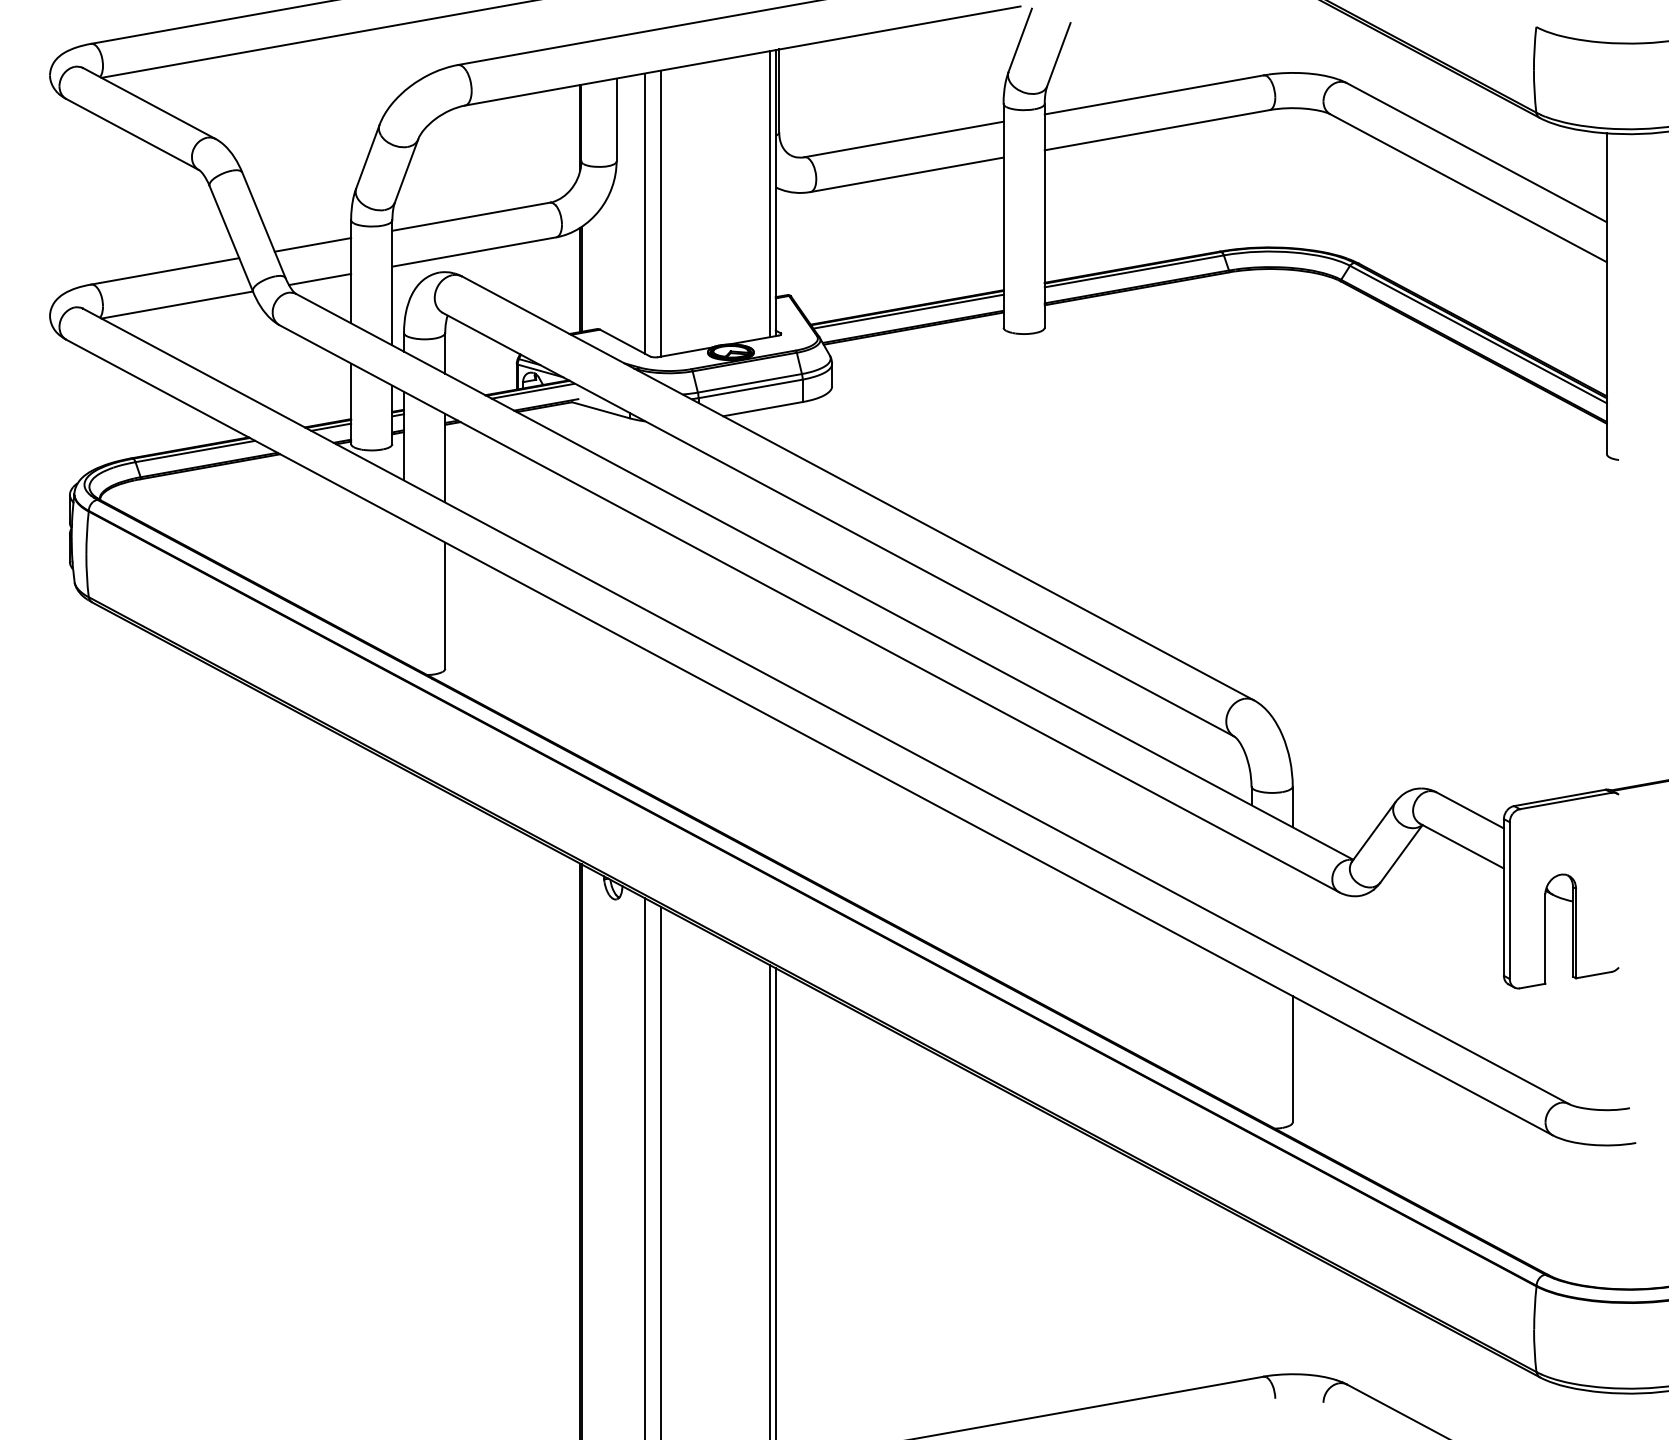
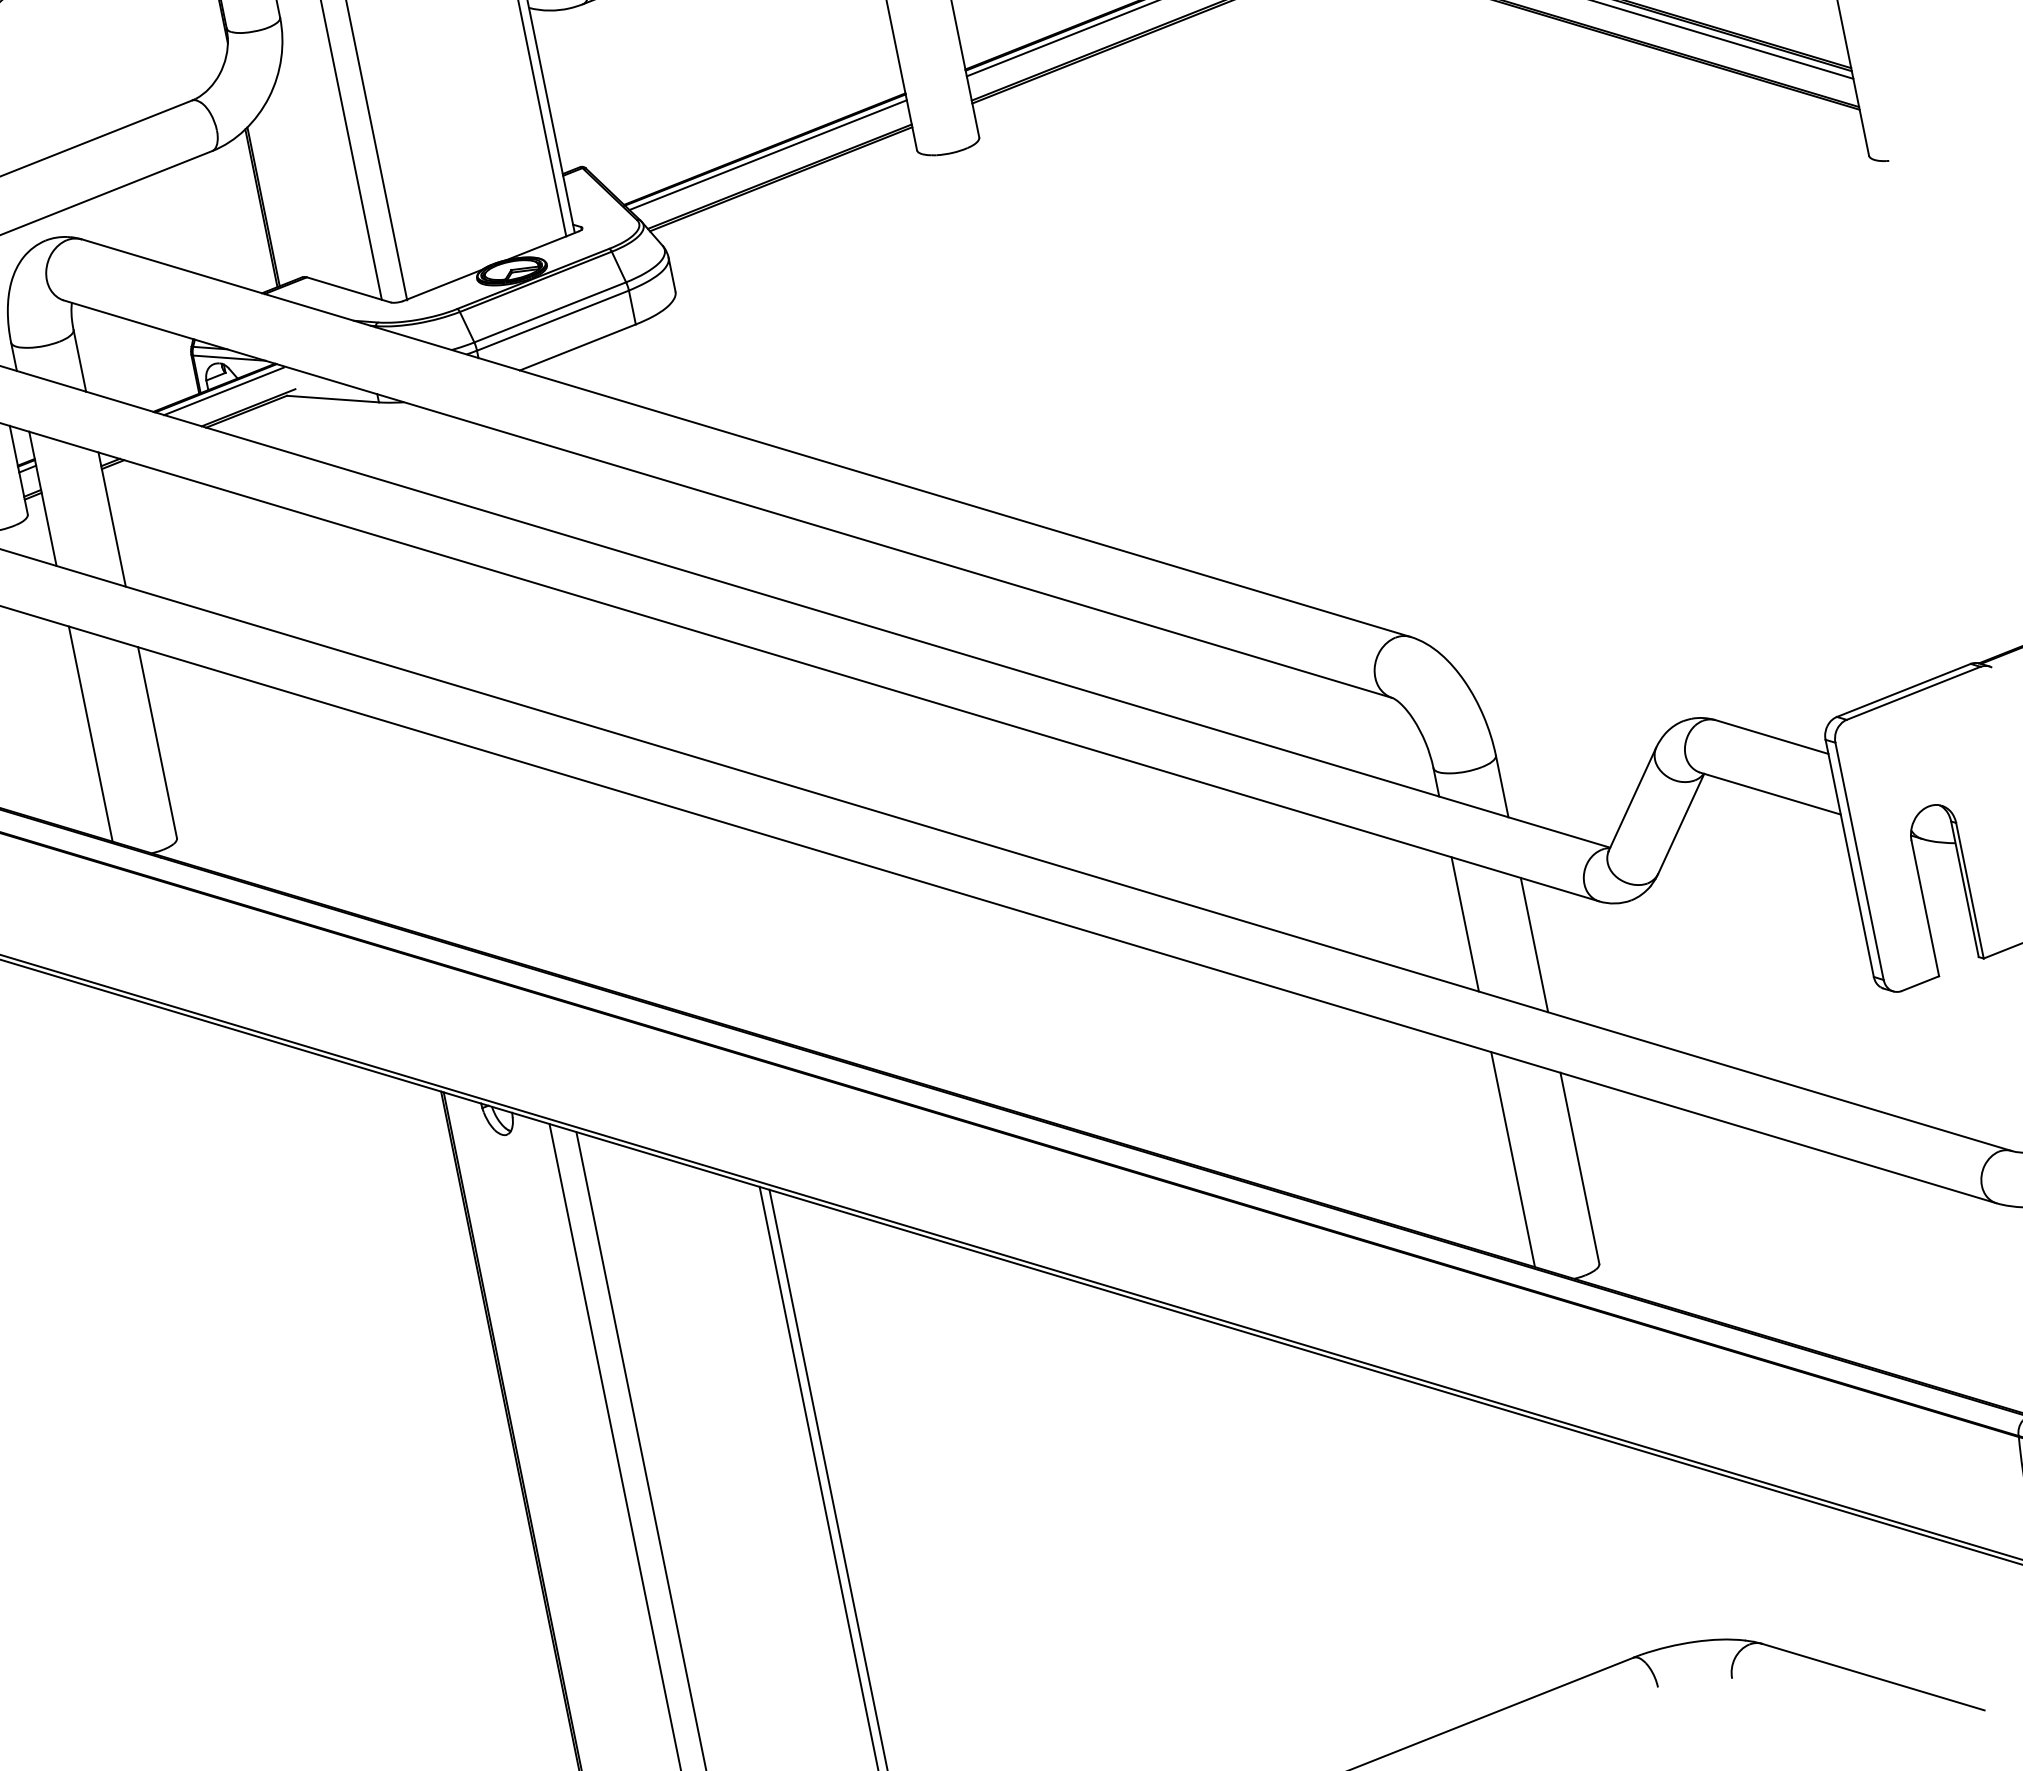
line: (404, 591) -> (91, 733), added
line: (1251, 889) -> (1465, 924), added
line: (1292, 911) -> (1534, 944), added
line: (1251, 1045) -> (1513, 1160), added

